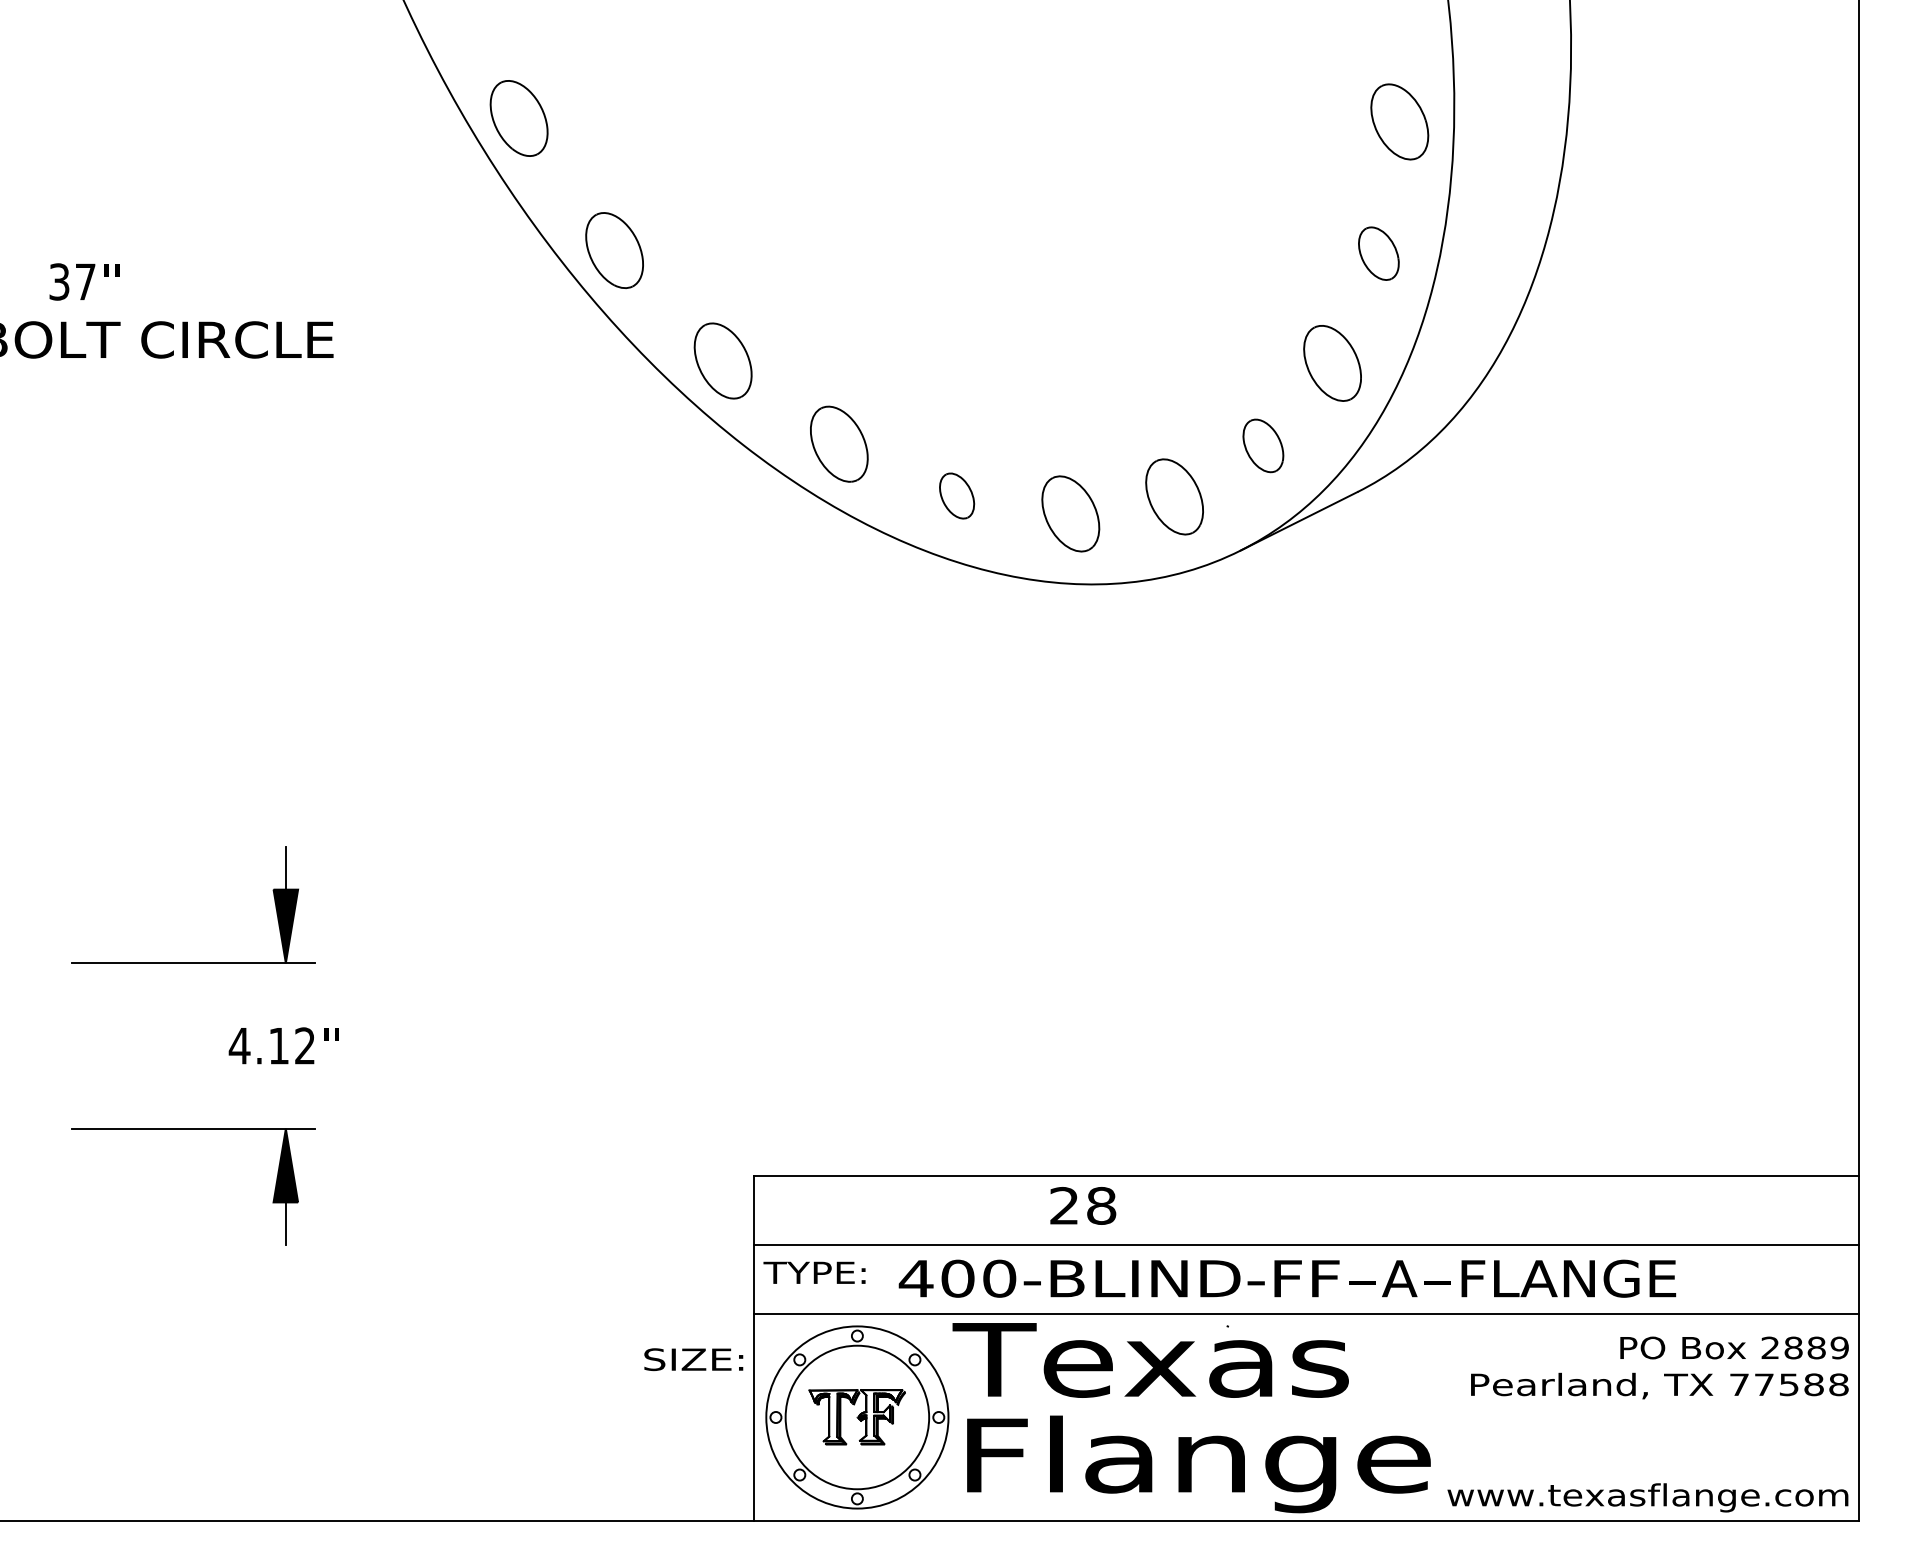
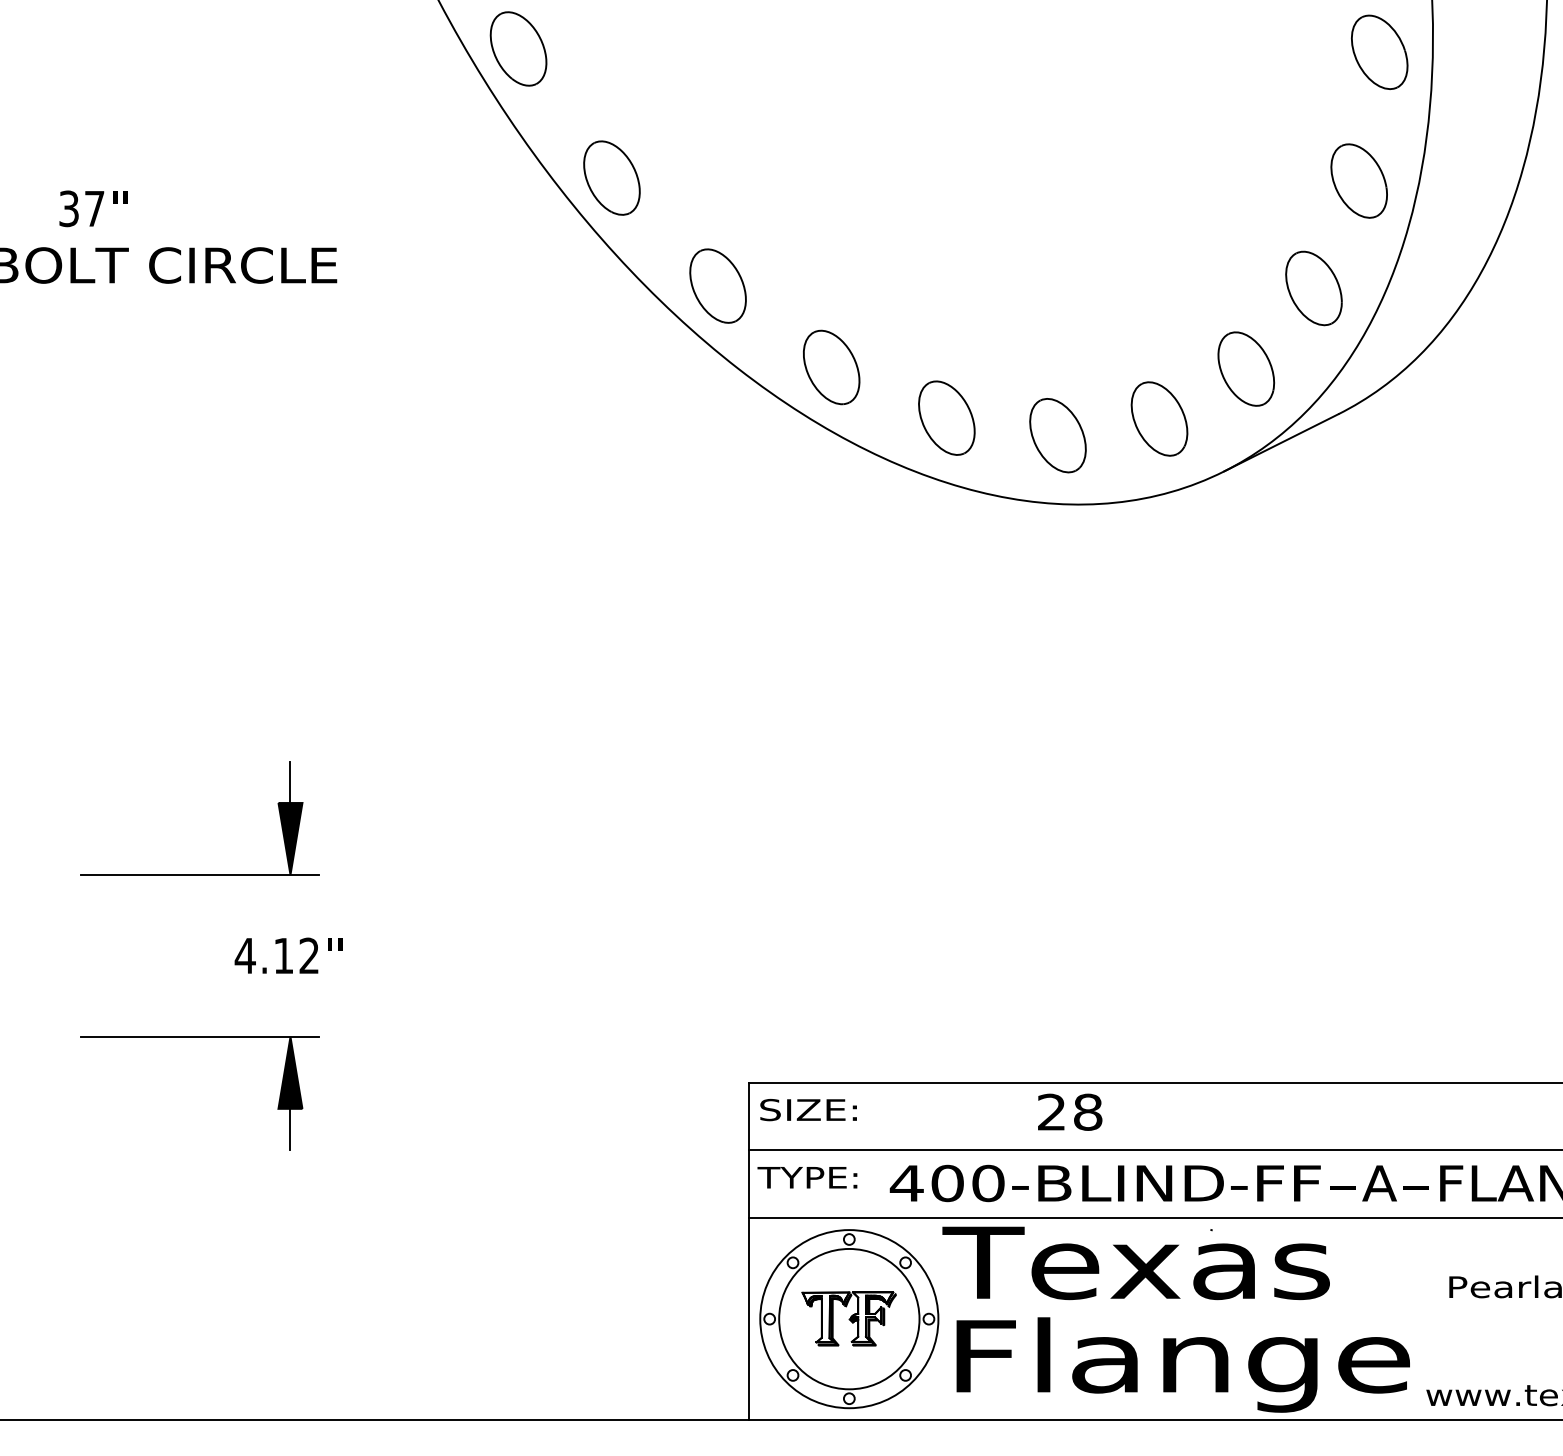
part: (1378, 253) -> (1358, 180), size x1.43
part: (1263, 445) -> (1246, 368), size x1.43
part: (956, 495) -> (946, 417), size x1.67
text: (693, 1359) -> (808, 1109), moved

